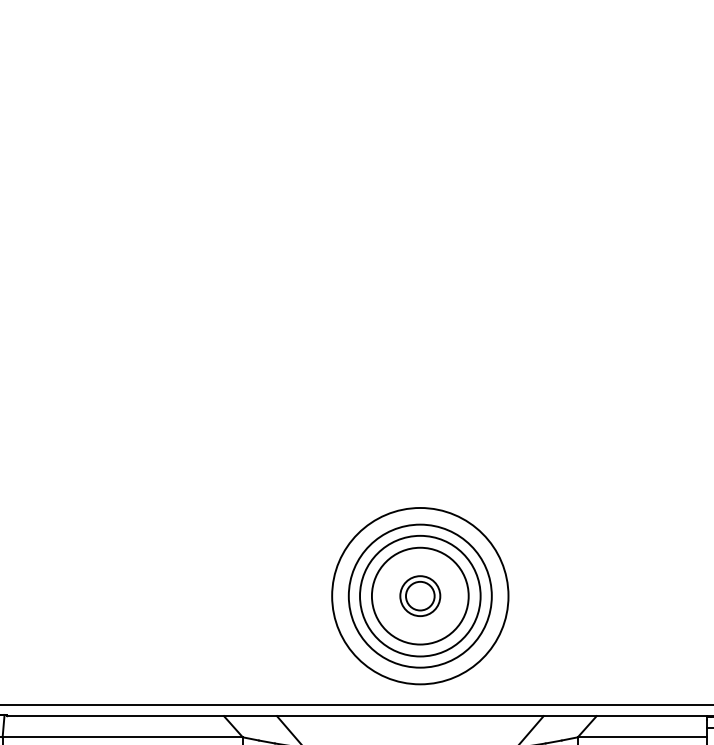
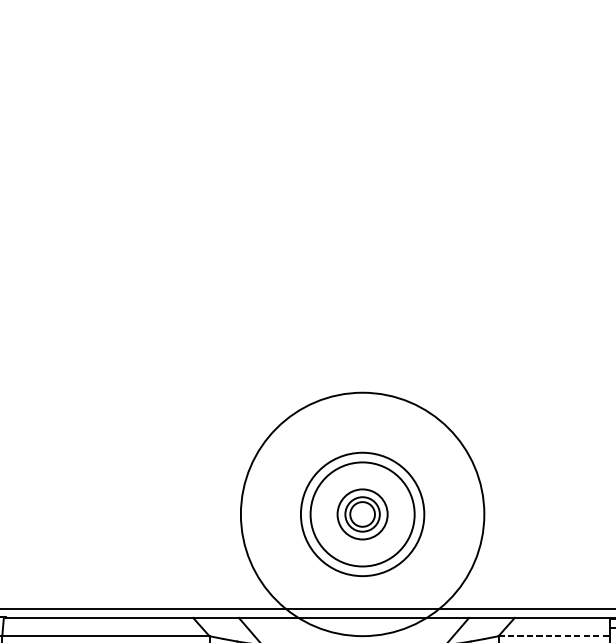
circle: (419, 595) -> (361, 513), size x0.6
circle: (420, 595) -> (362, 513), size x1.6
line: (642, 737) -> (554, 636), solid -> dashed

